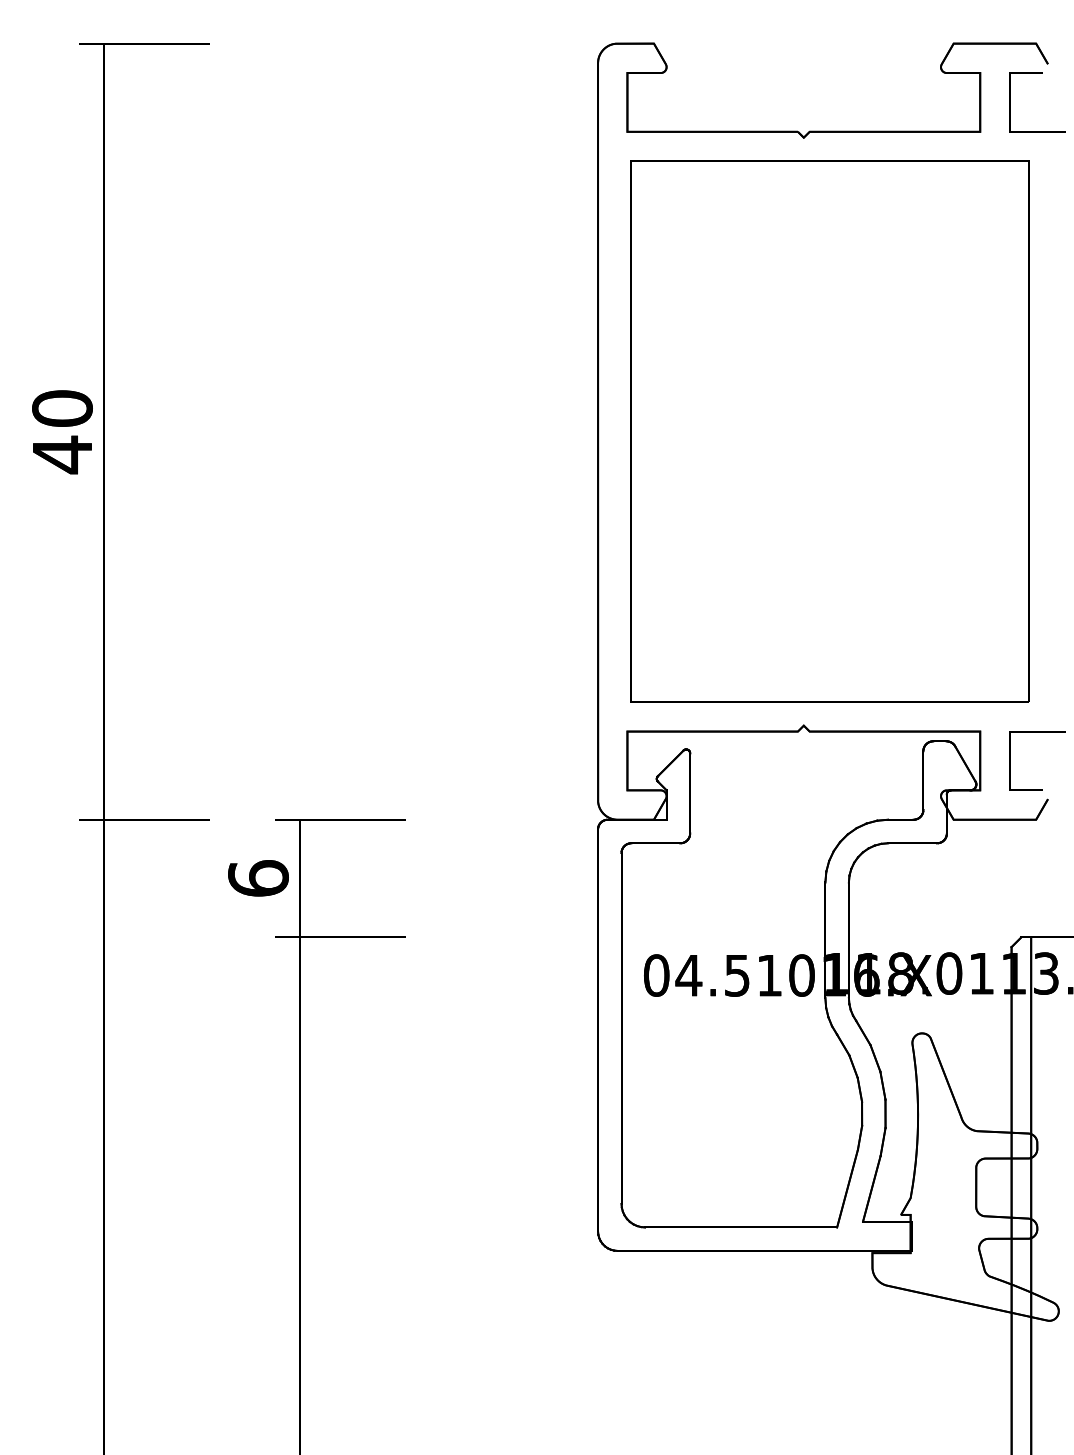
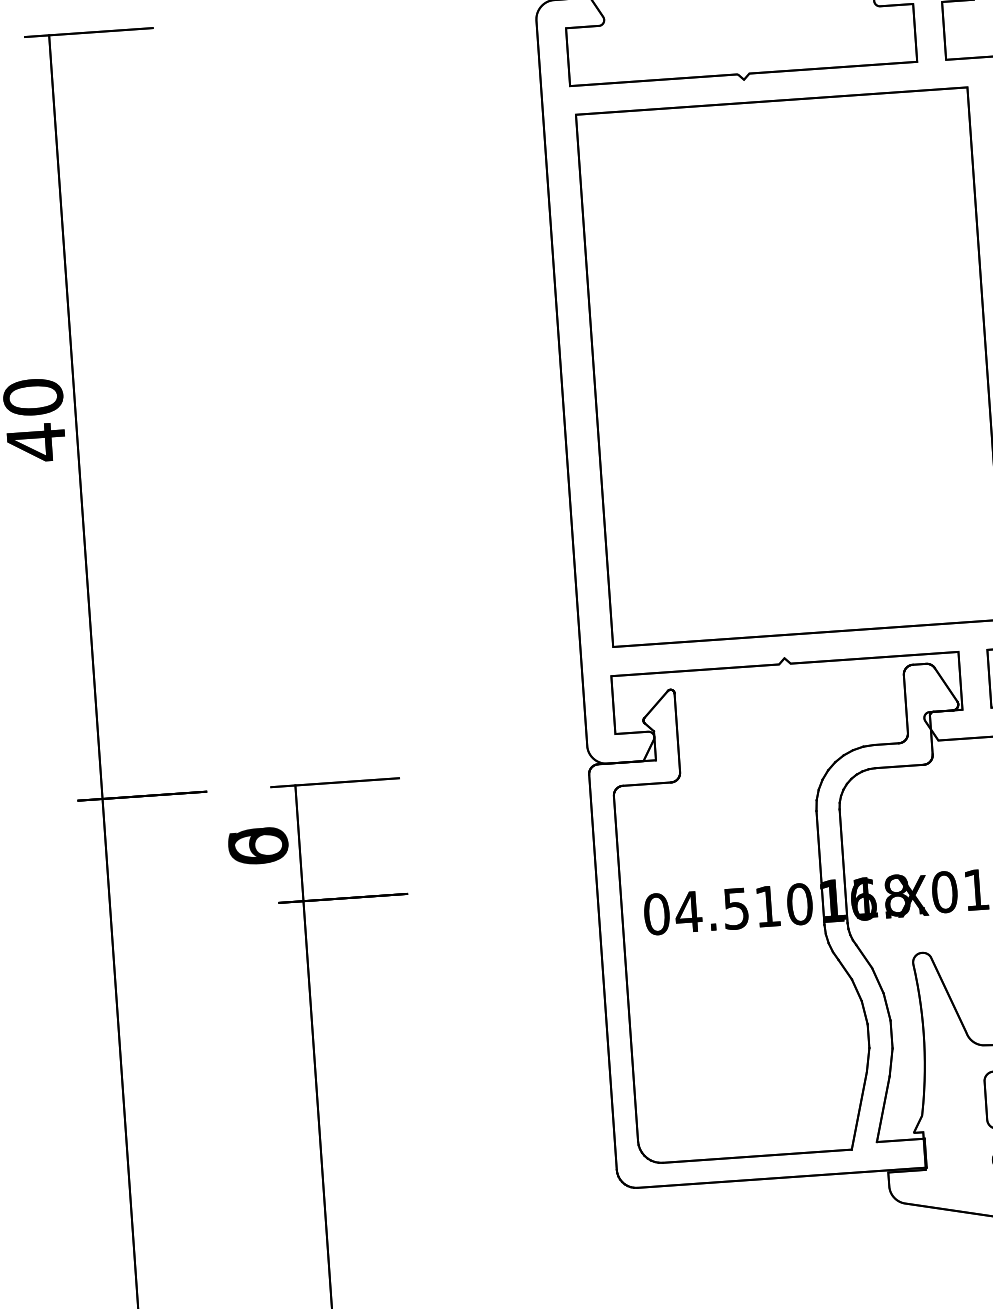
text: (258, 878) -> (258, 846), 6 -> 0

